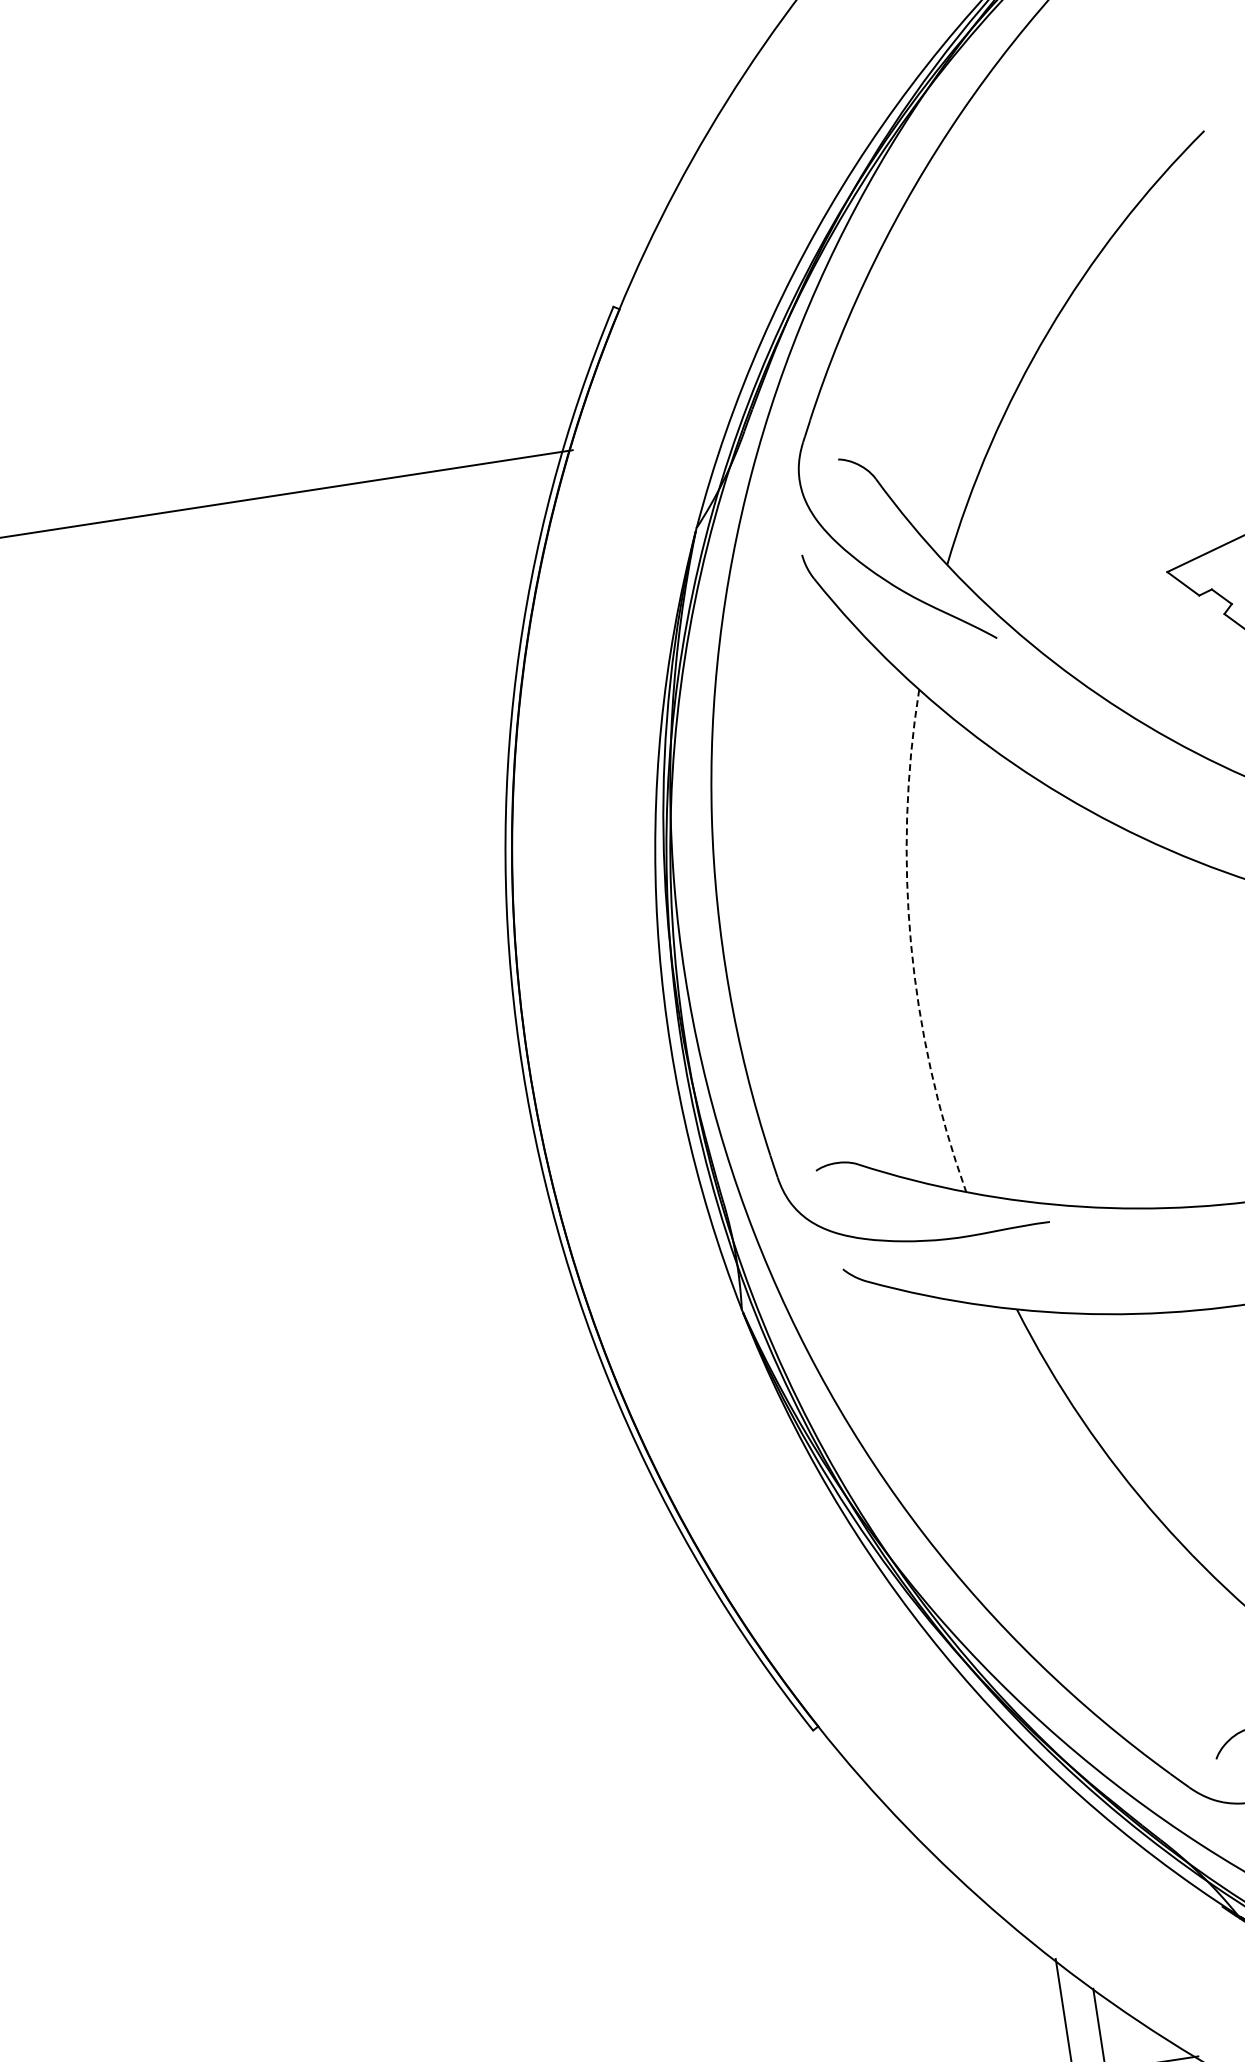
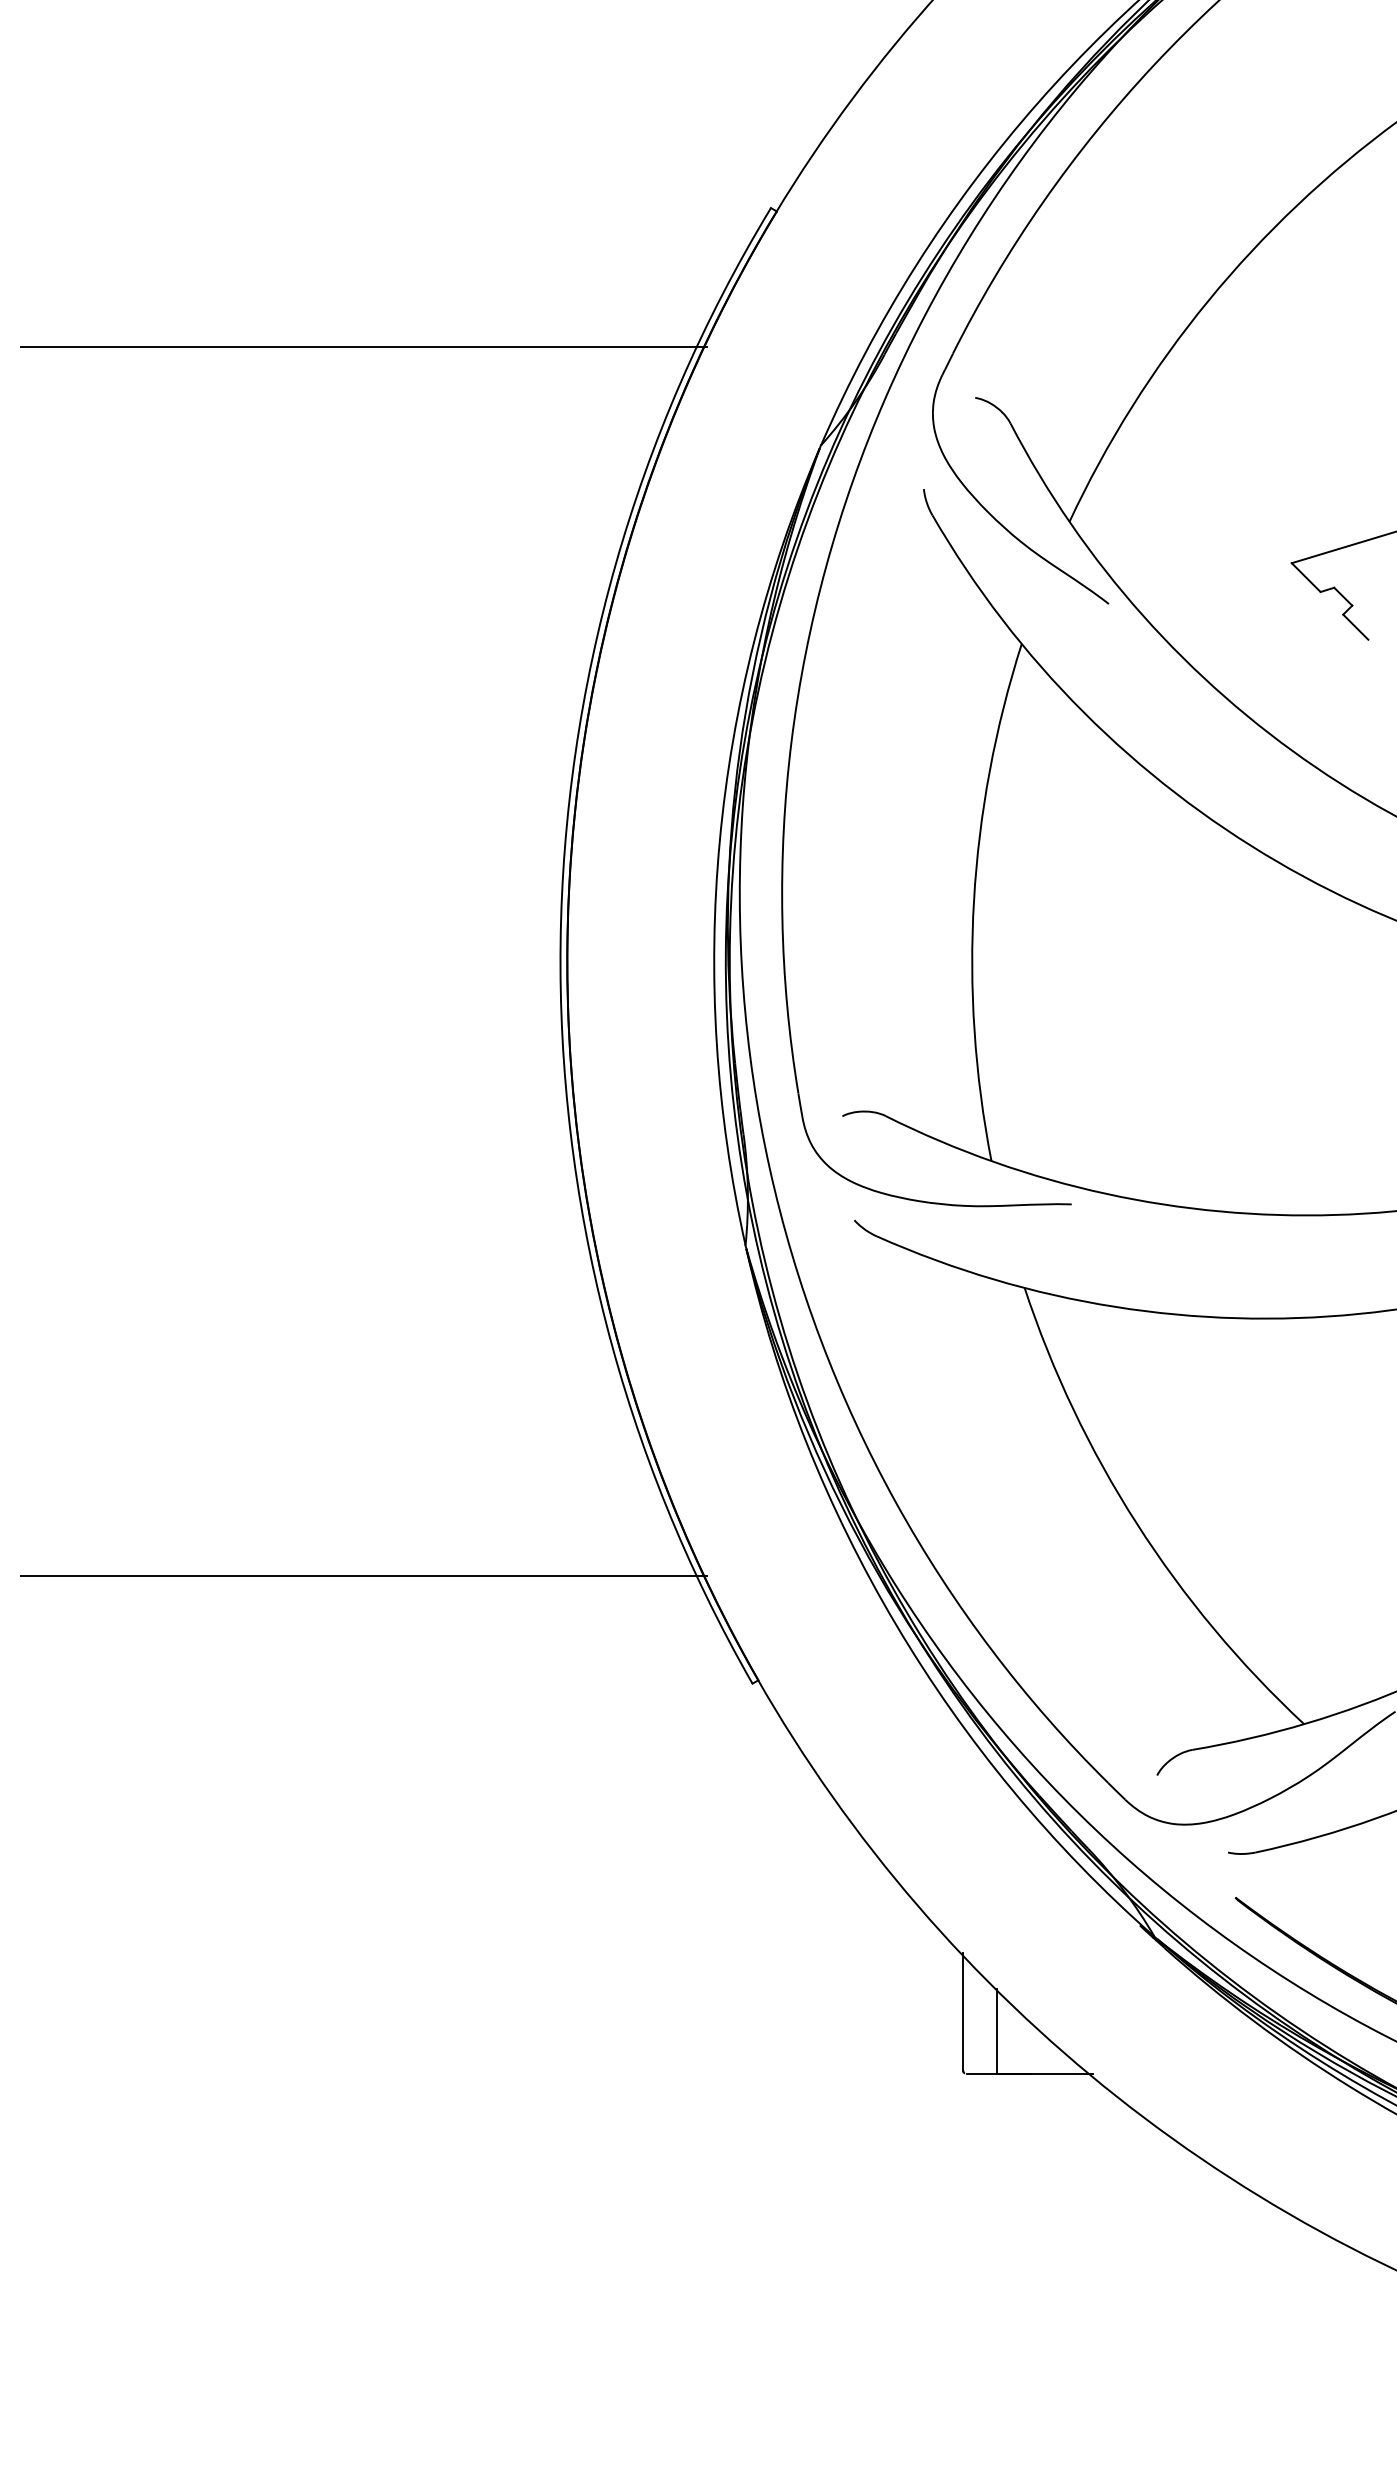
arc: (911, 943) -> (974, 900), dashed -> solid
line: (423, 1683) -> (364, 1575), added

